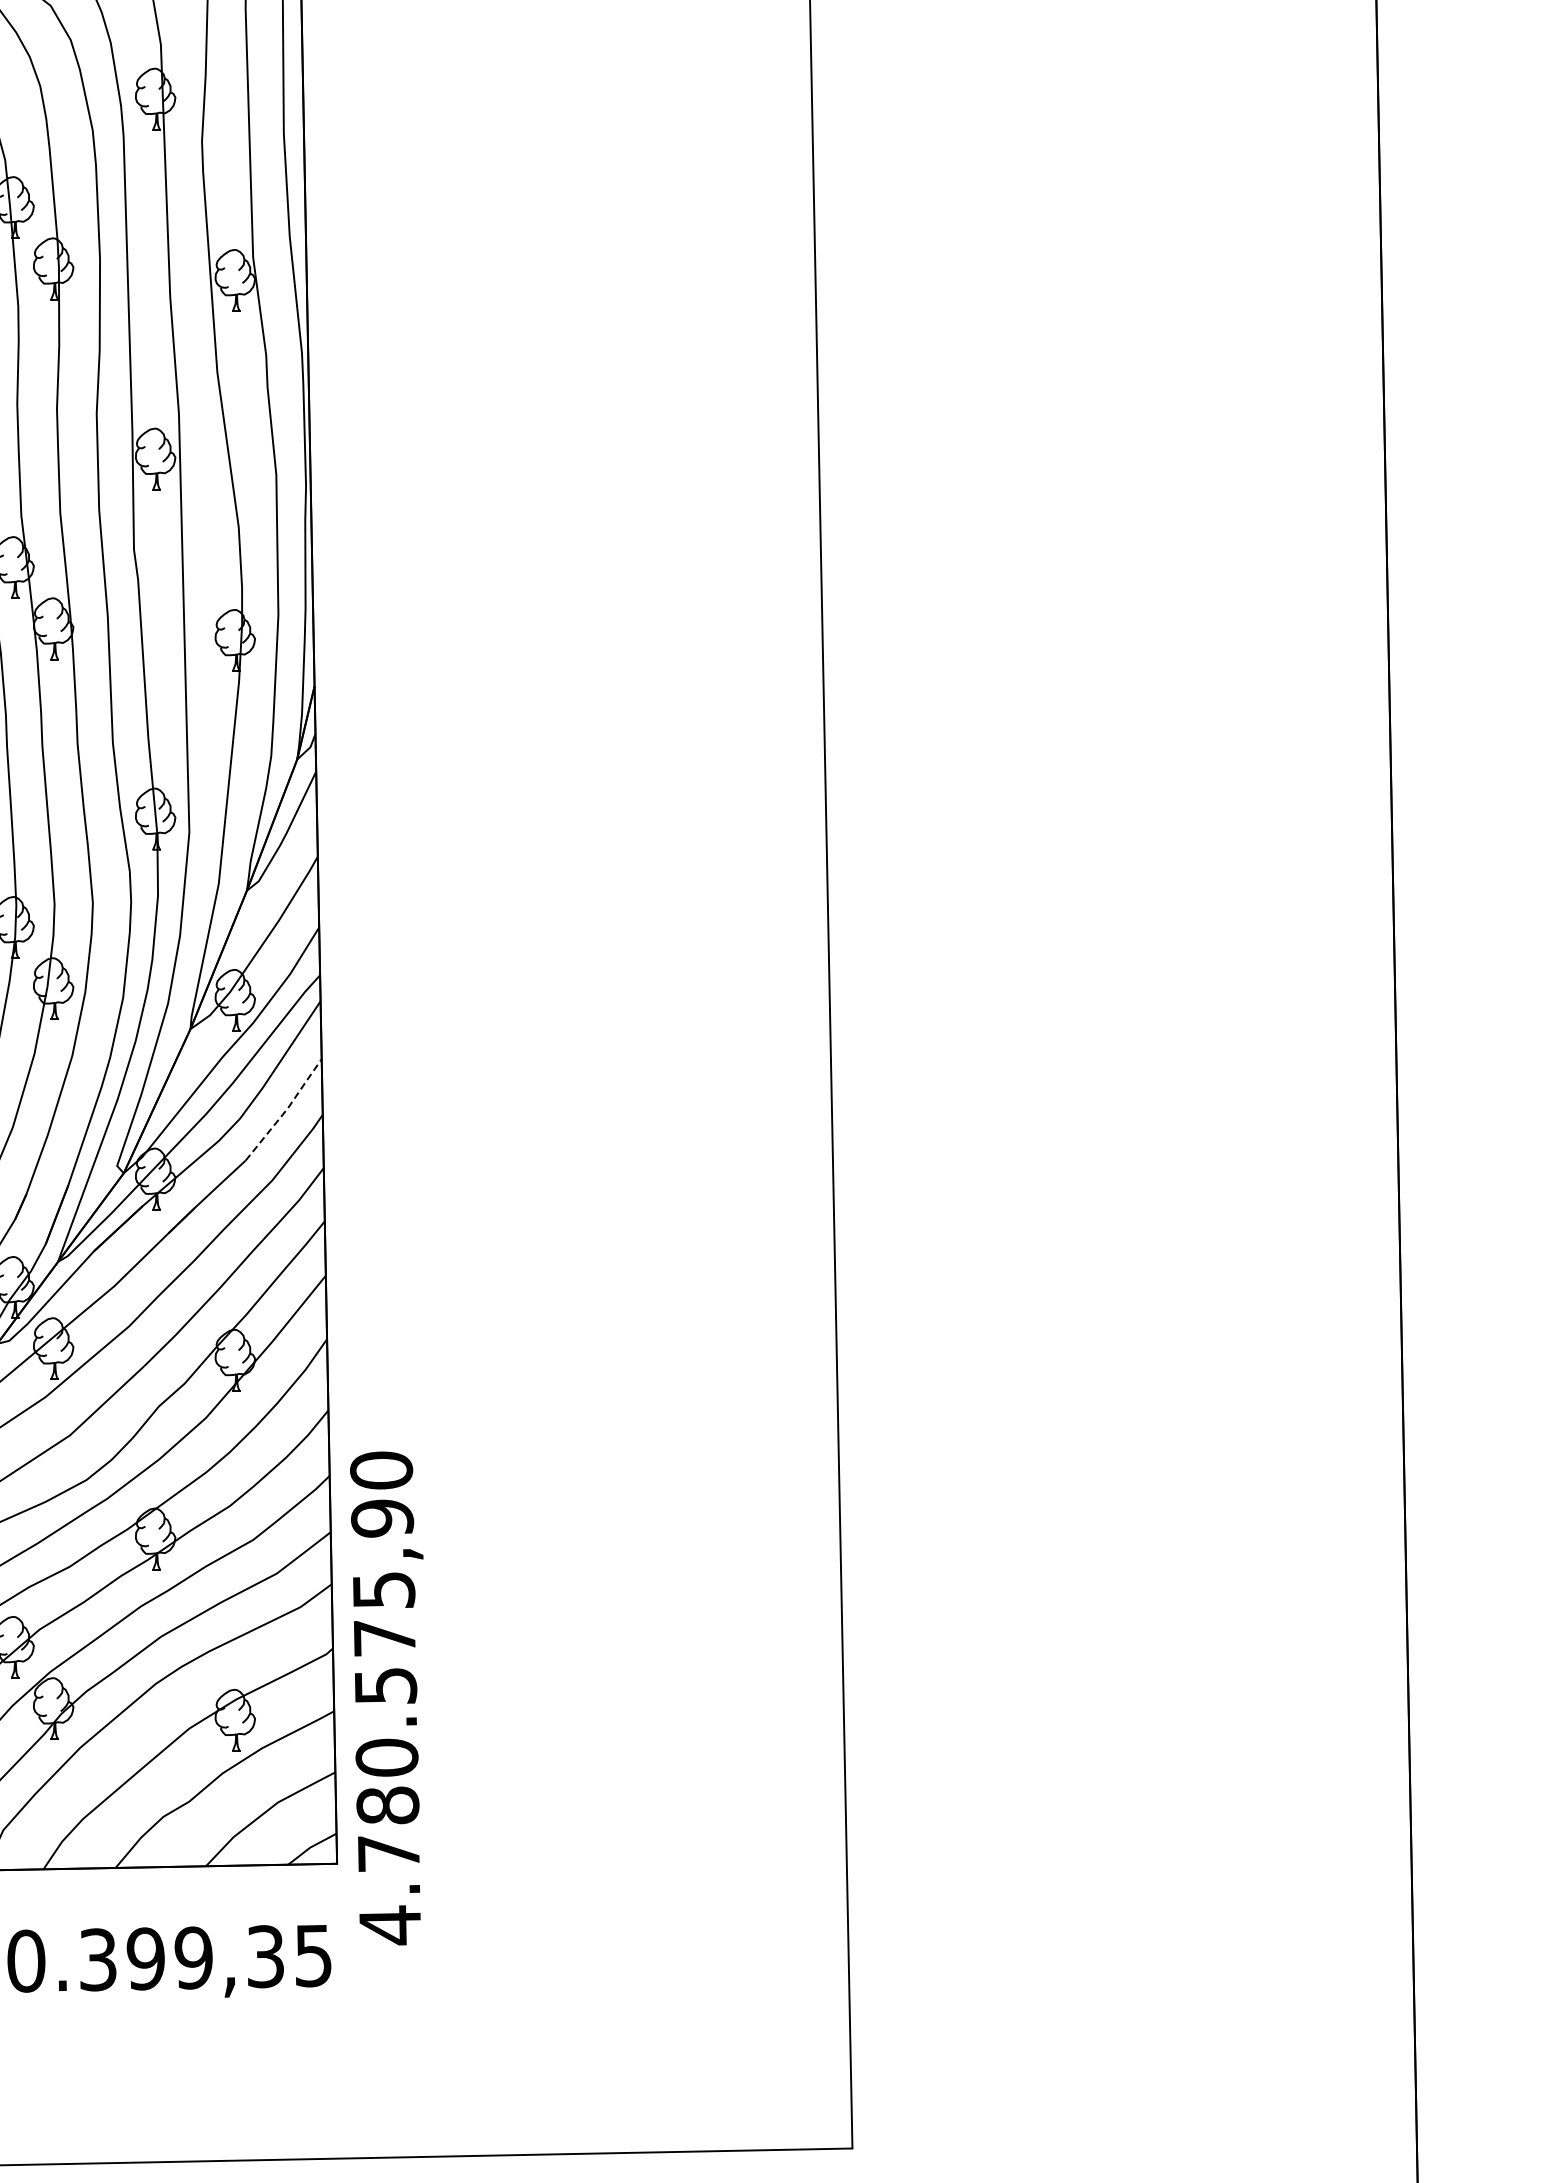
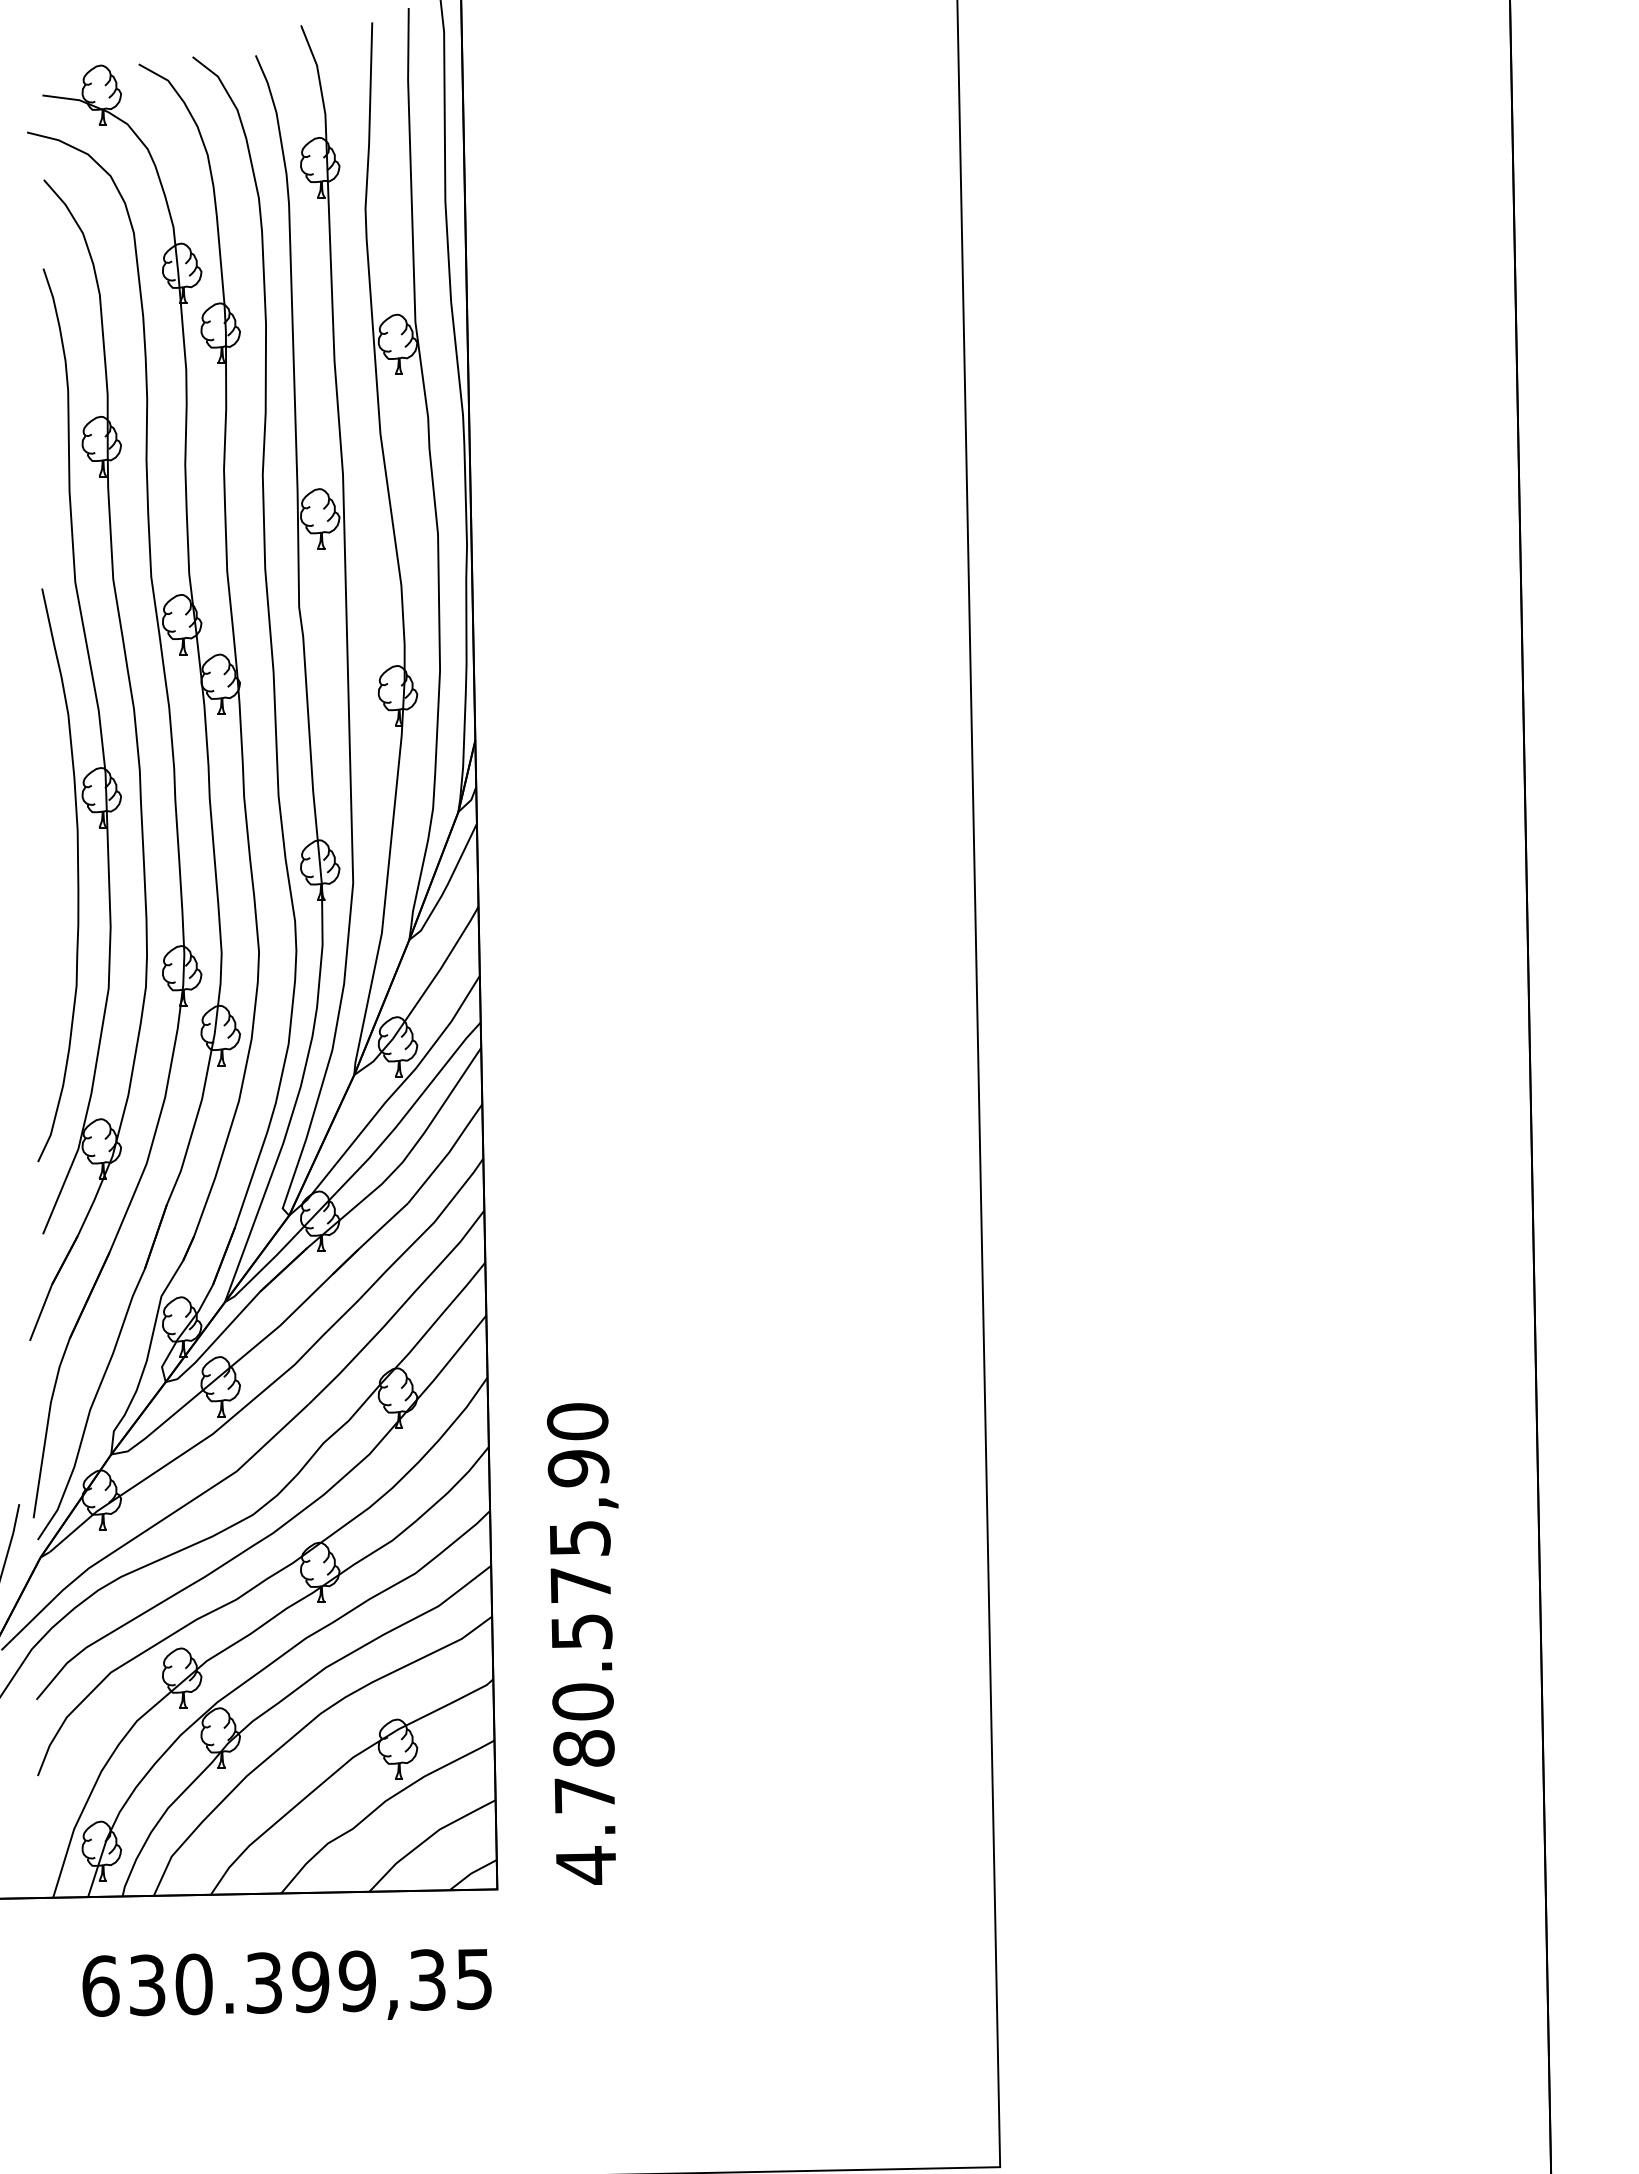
line: (286, 1110) -> (447, 1154), dashed -> solid
text: (386, 1697) -> (582, 1643), moved

